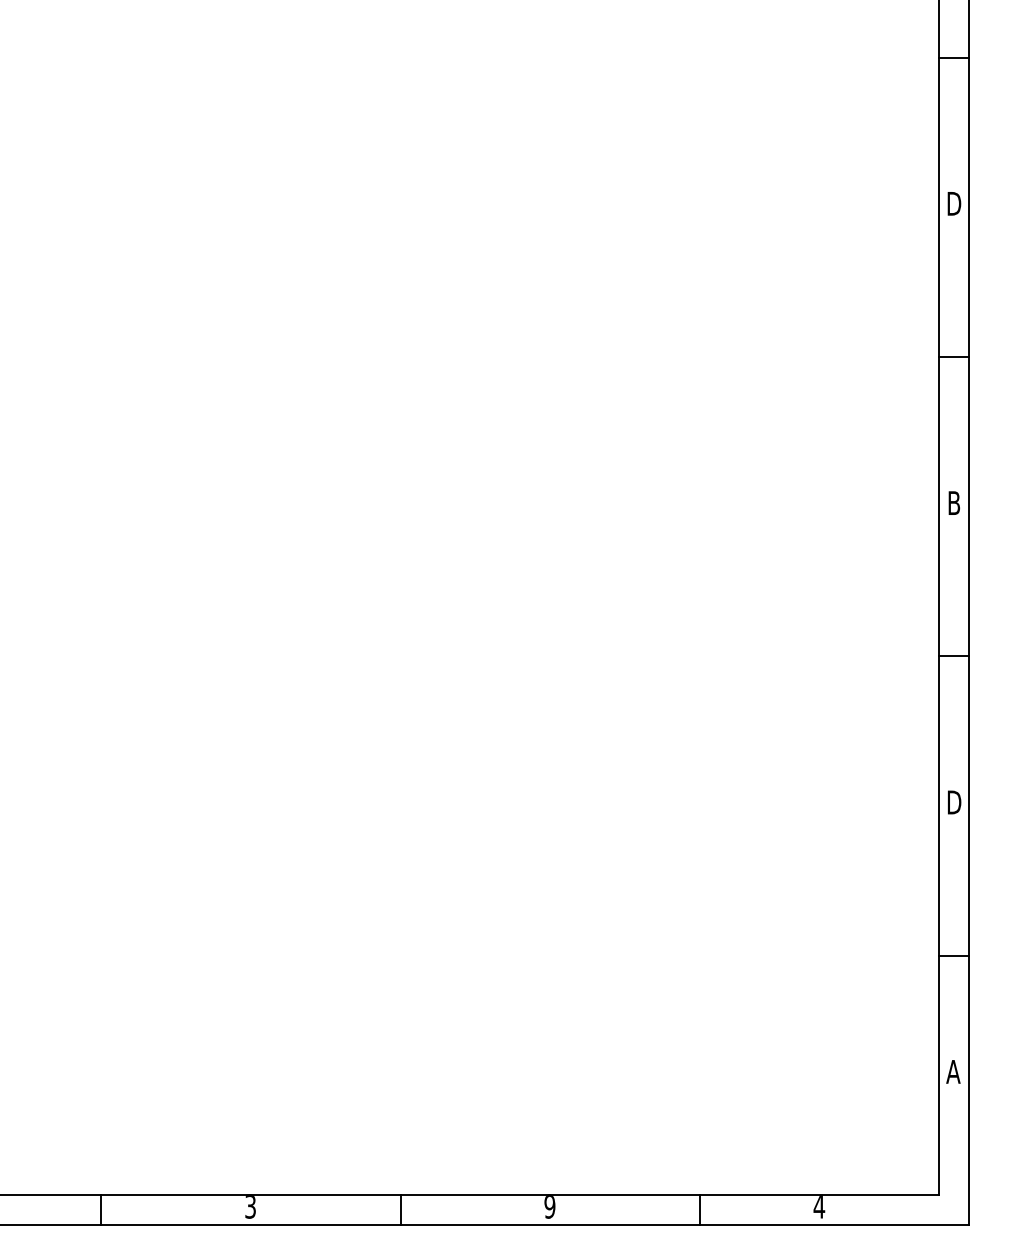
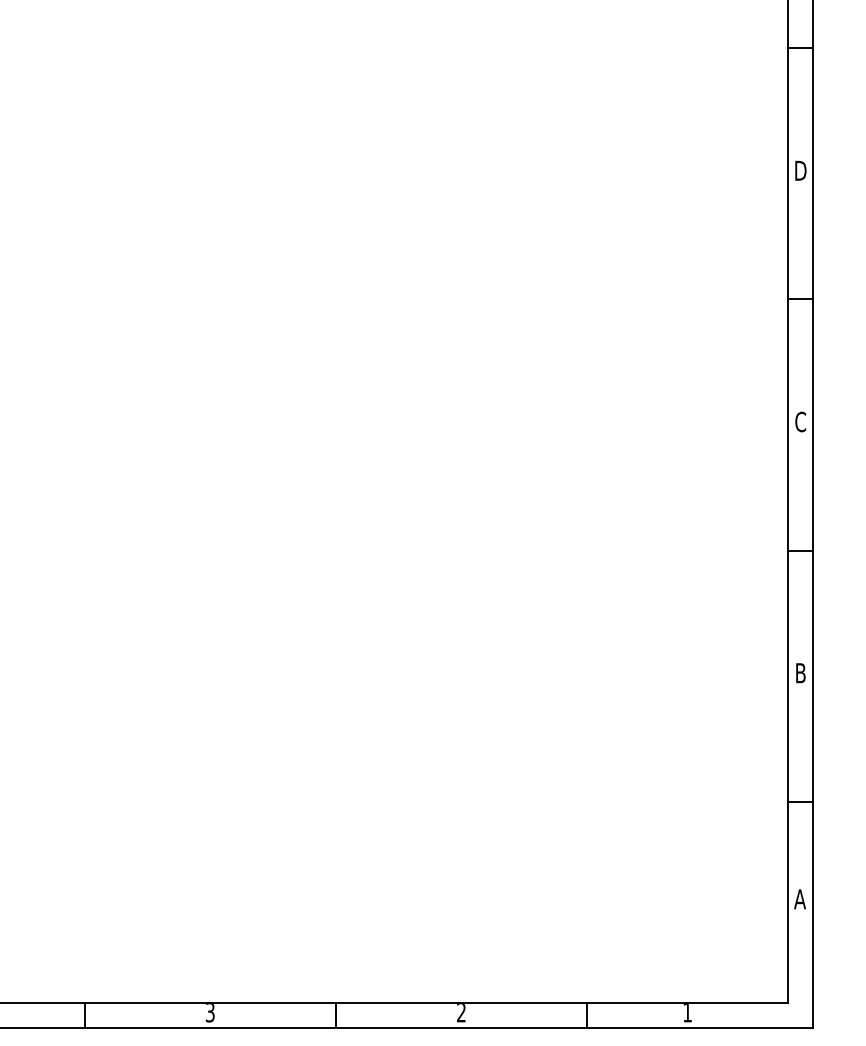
text: (953, 502) -> (800, 421), B -> C
text: (953, 802) -> (800, 673), D -> B
text: (549, 1208) -> (461, 1013), 9 -> 2
text: (819, 1208) -> (687, 1013), 4 -> 1

